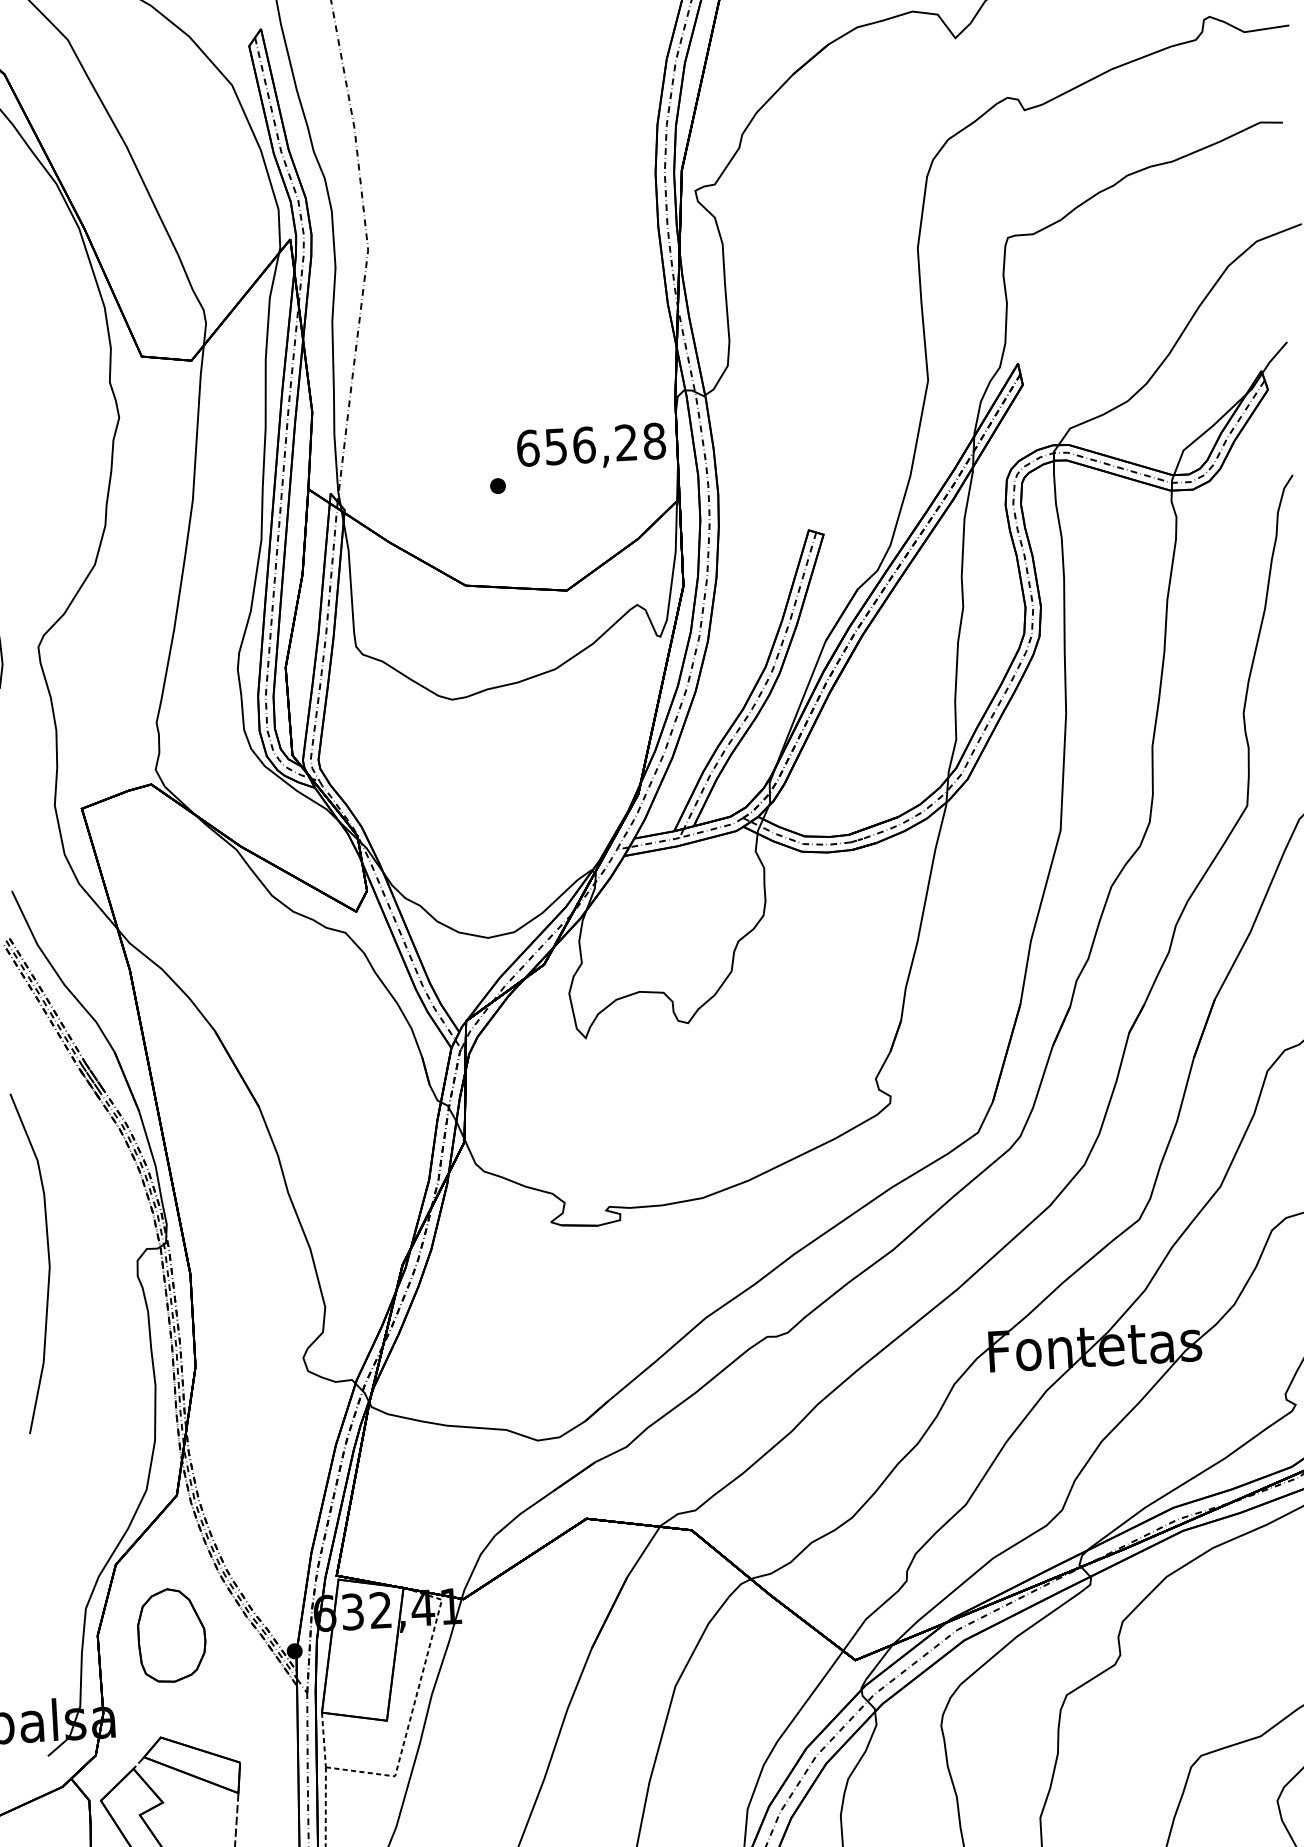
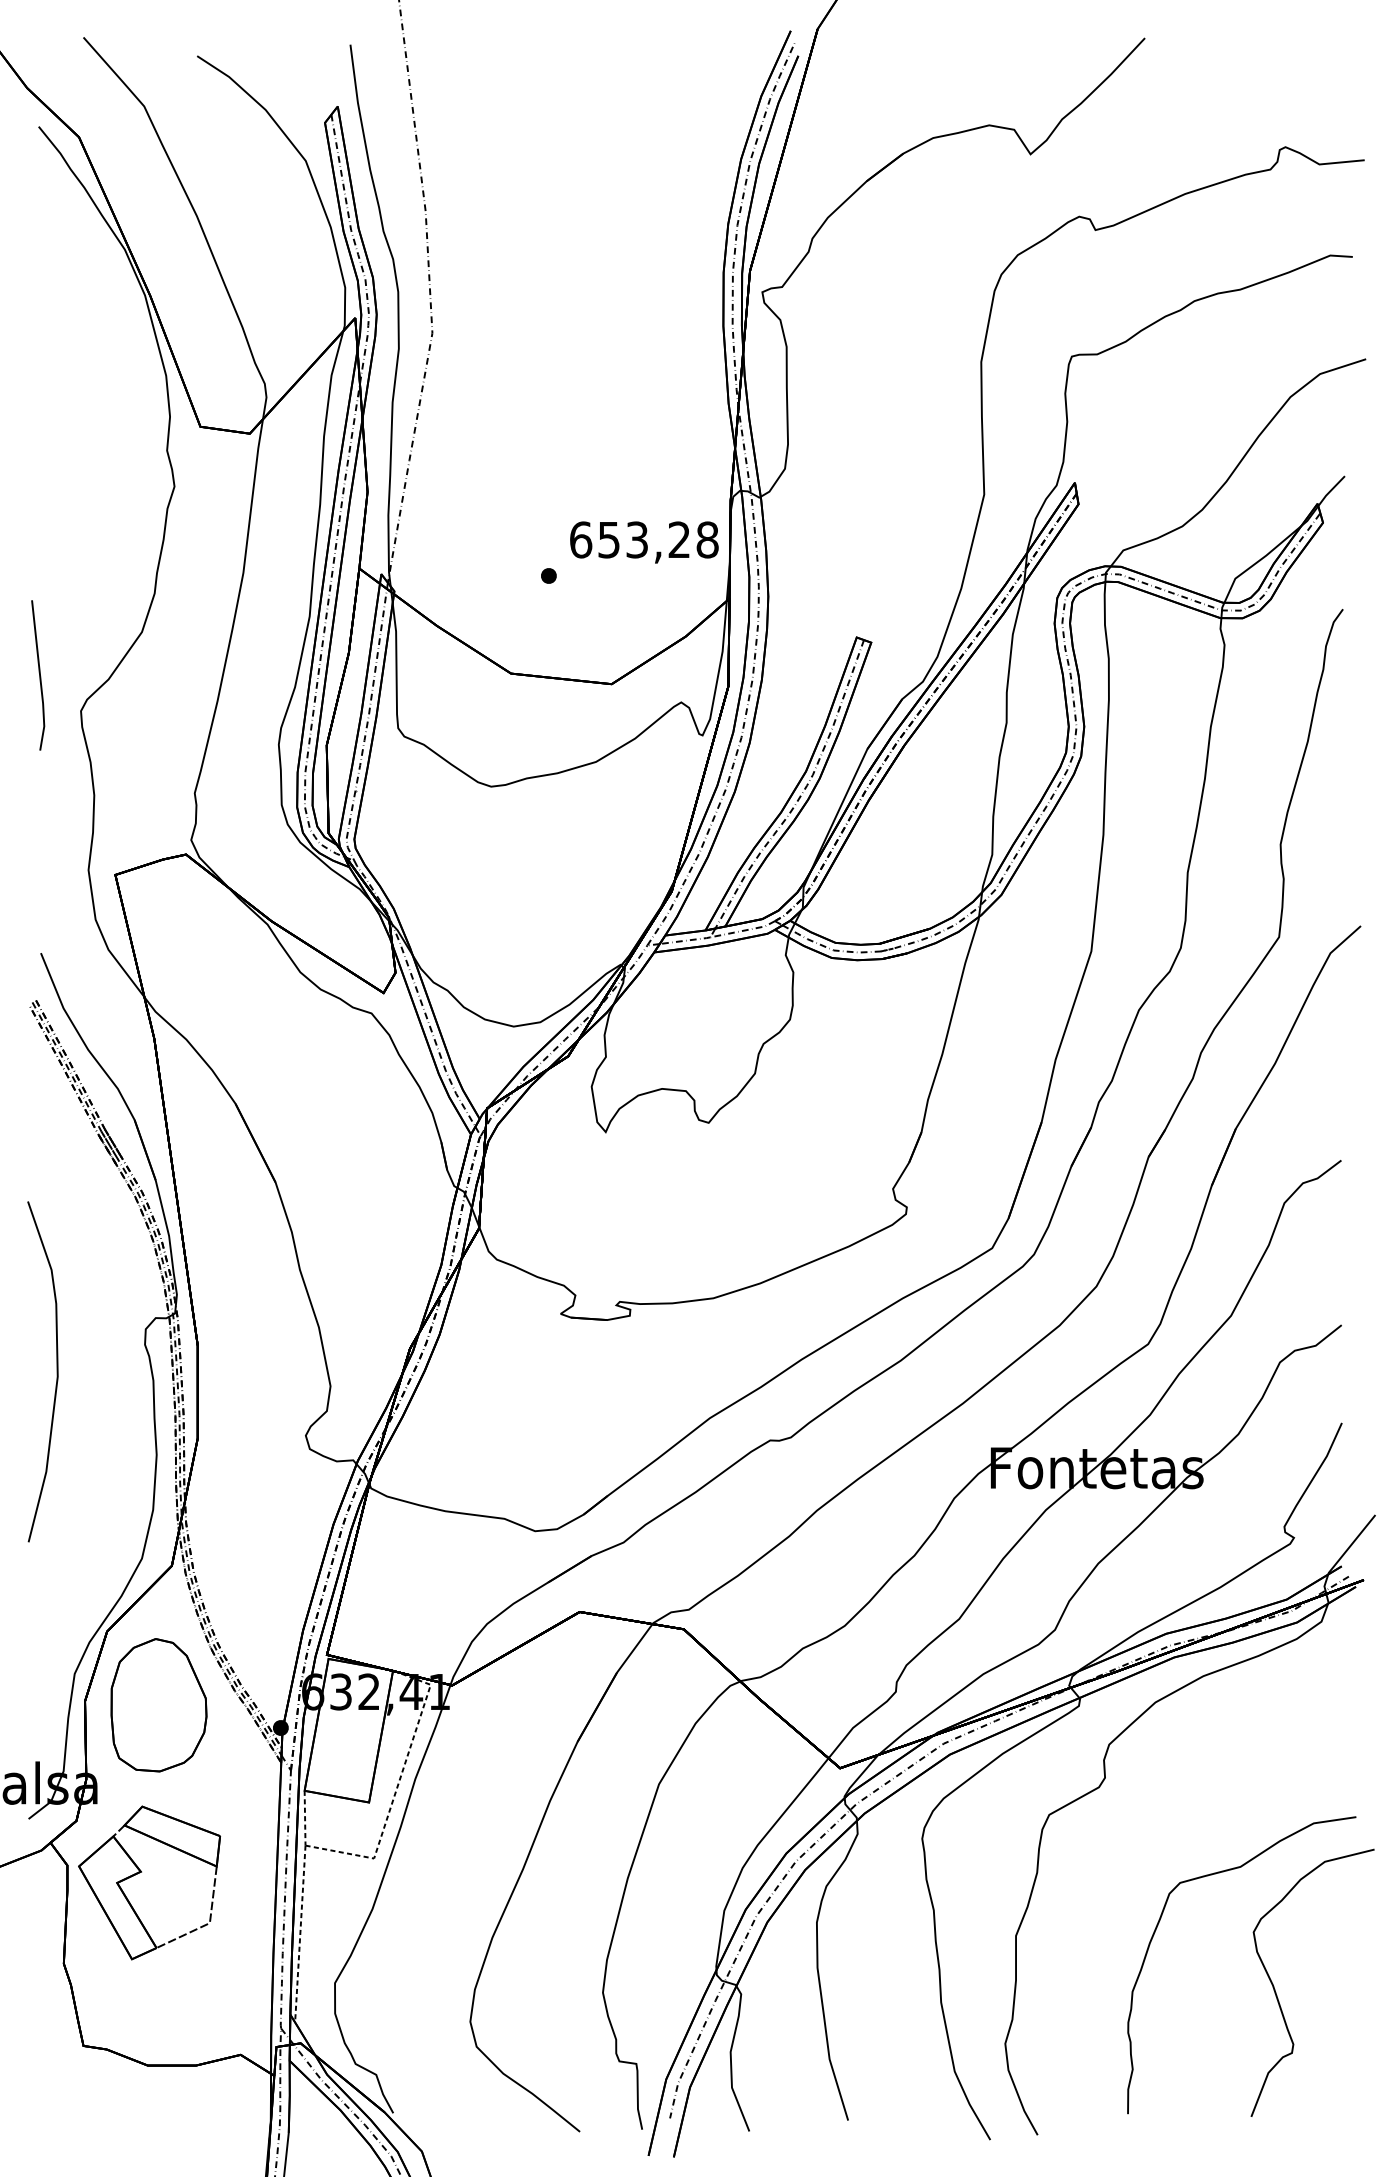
text: (584, 444) -> (637, 539), 656,28 -> 653,28
curve: (48, 1261) -> (56, 1371), moved
part: (171, 1635) -> (158, 1705), size x1.43

